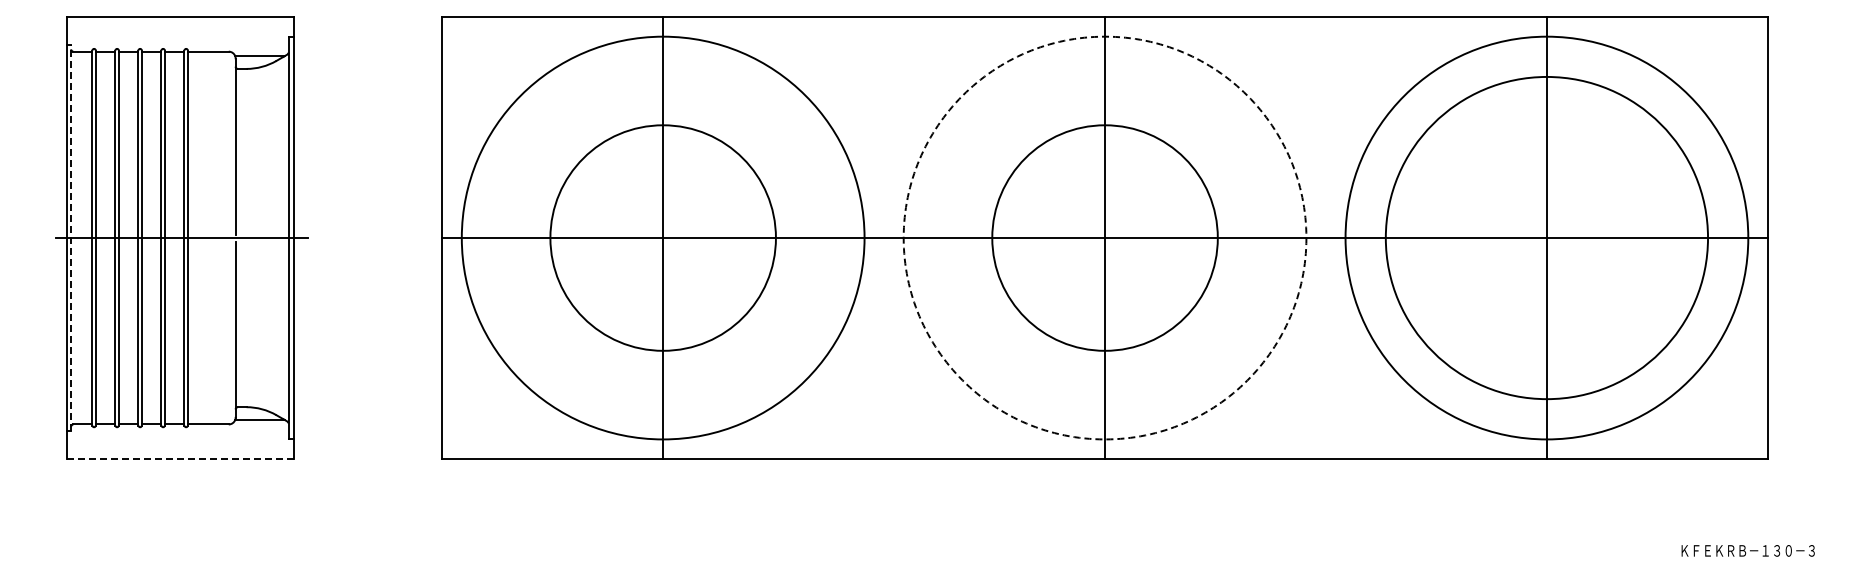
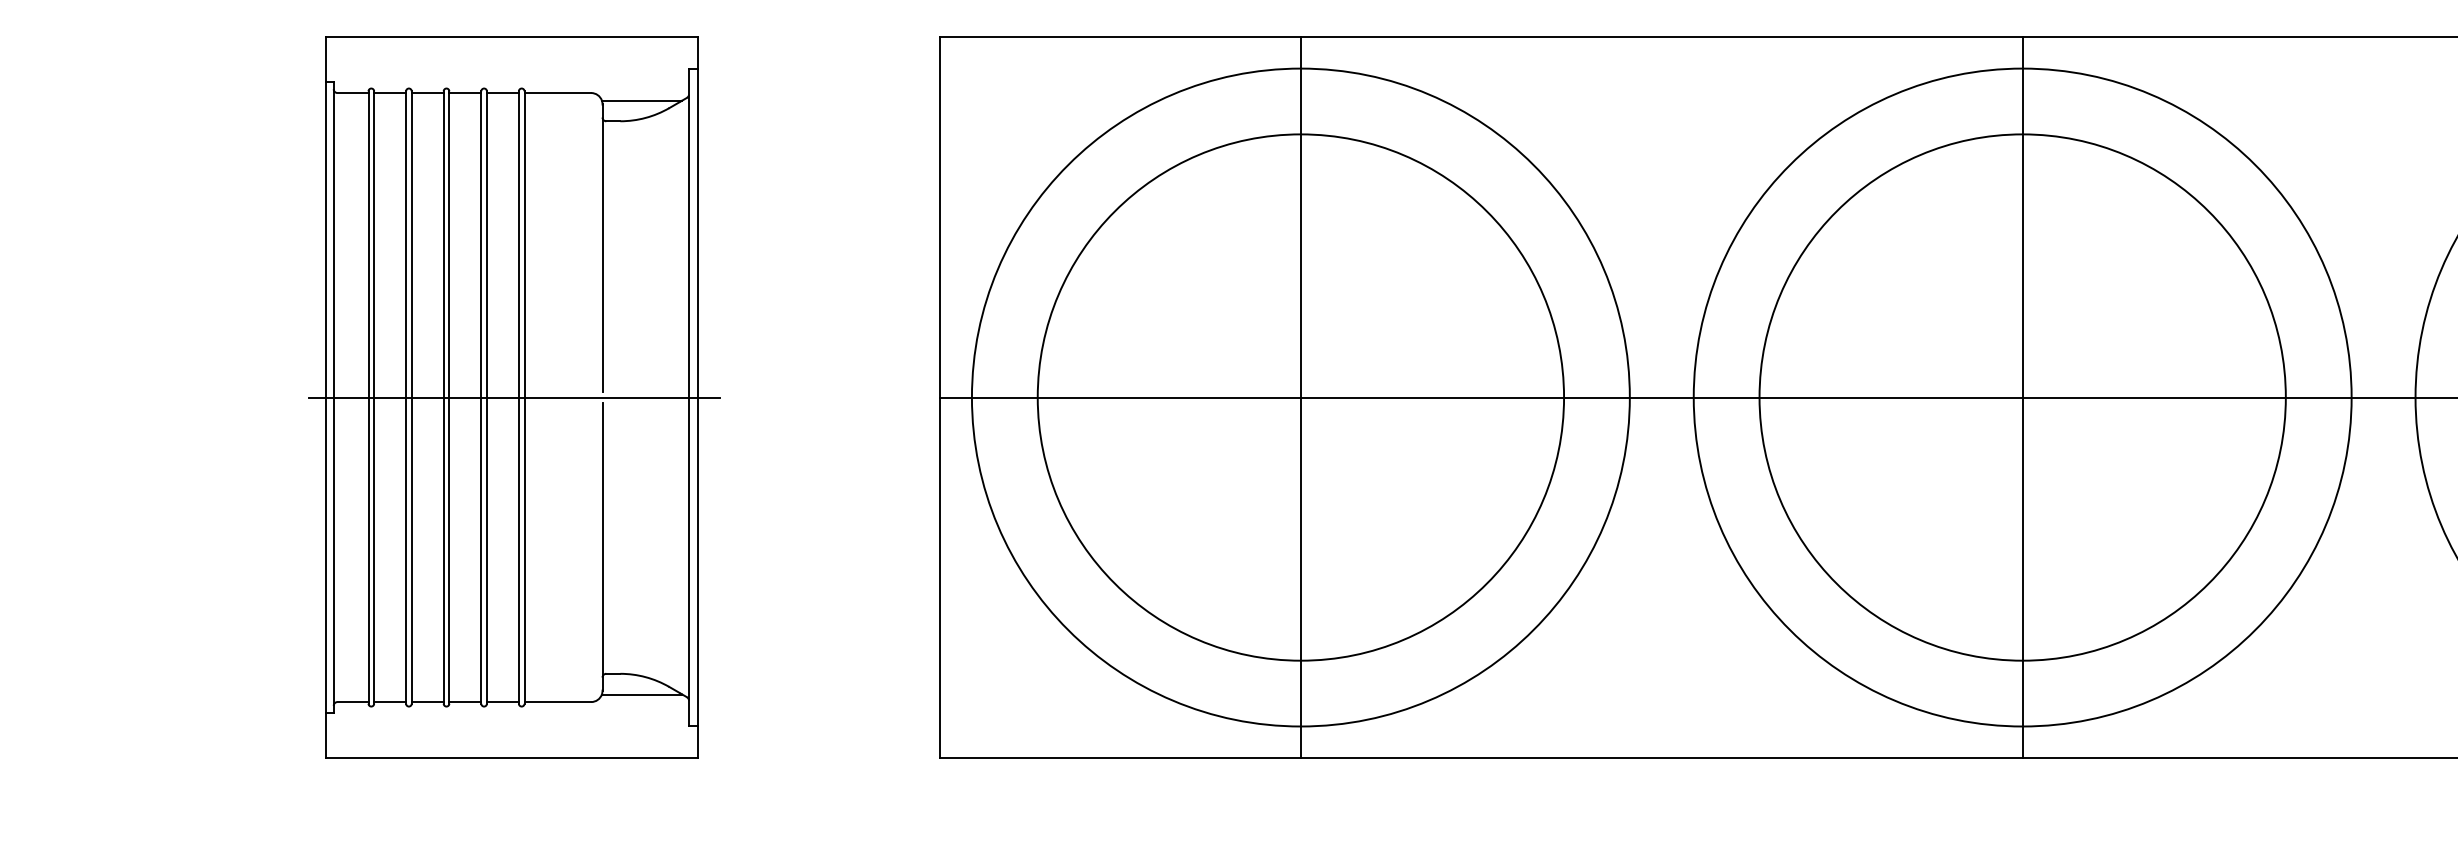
line: (71, 237) -> (334, 396), dashed -> solid
circle: (663, 237) -> (1301, 396), size x1.43
circle: (1104, 237) -> (2021, 396), dashed -> solid
circle: (1104, 237) -> (2021, 396), size x1.43
line: (180, 459) -> (512, 759), dashed -> solid

